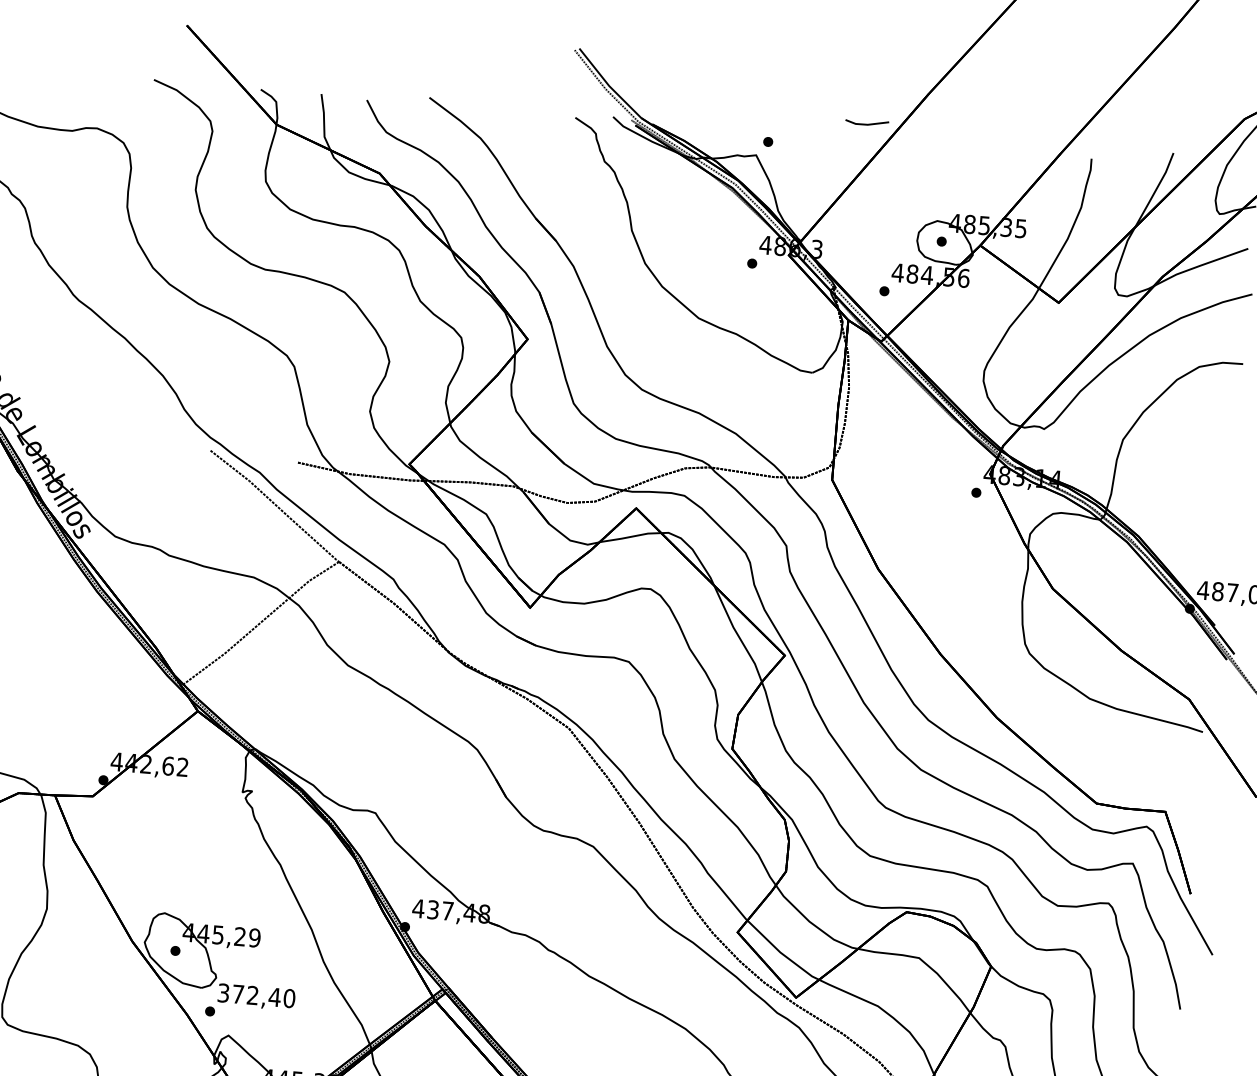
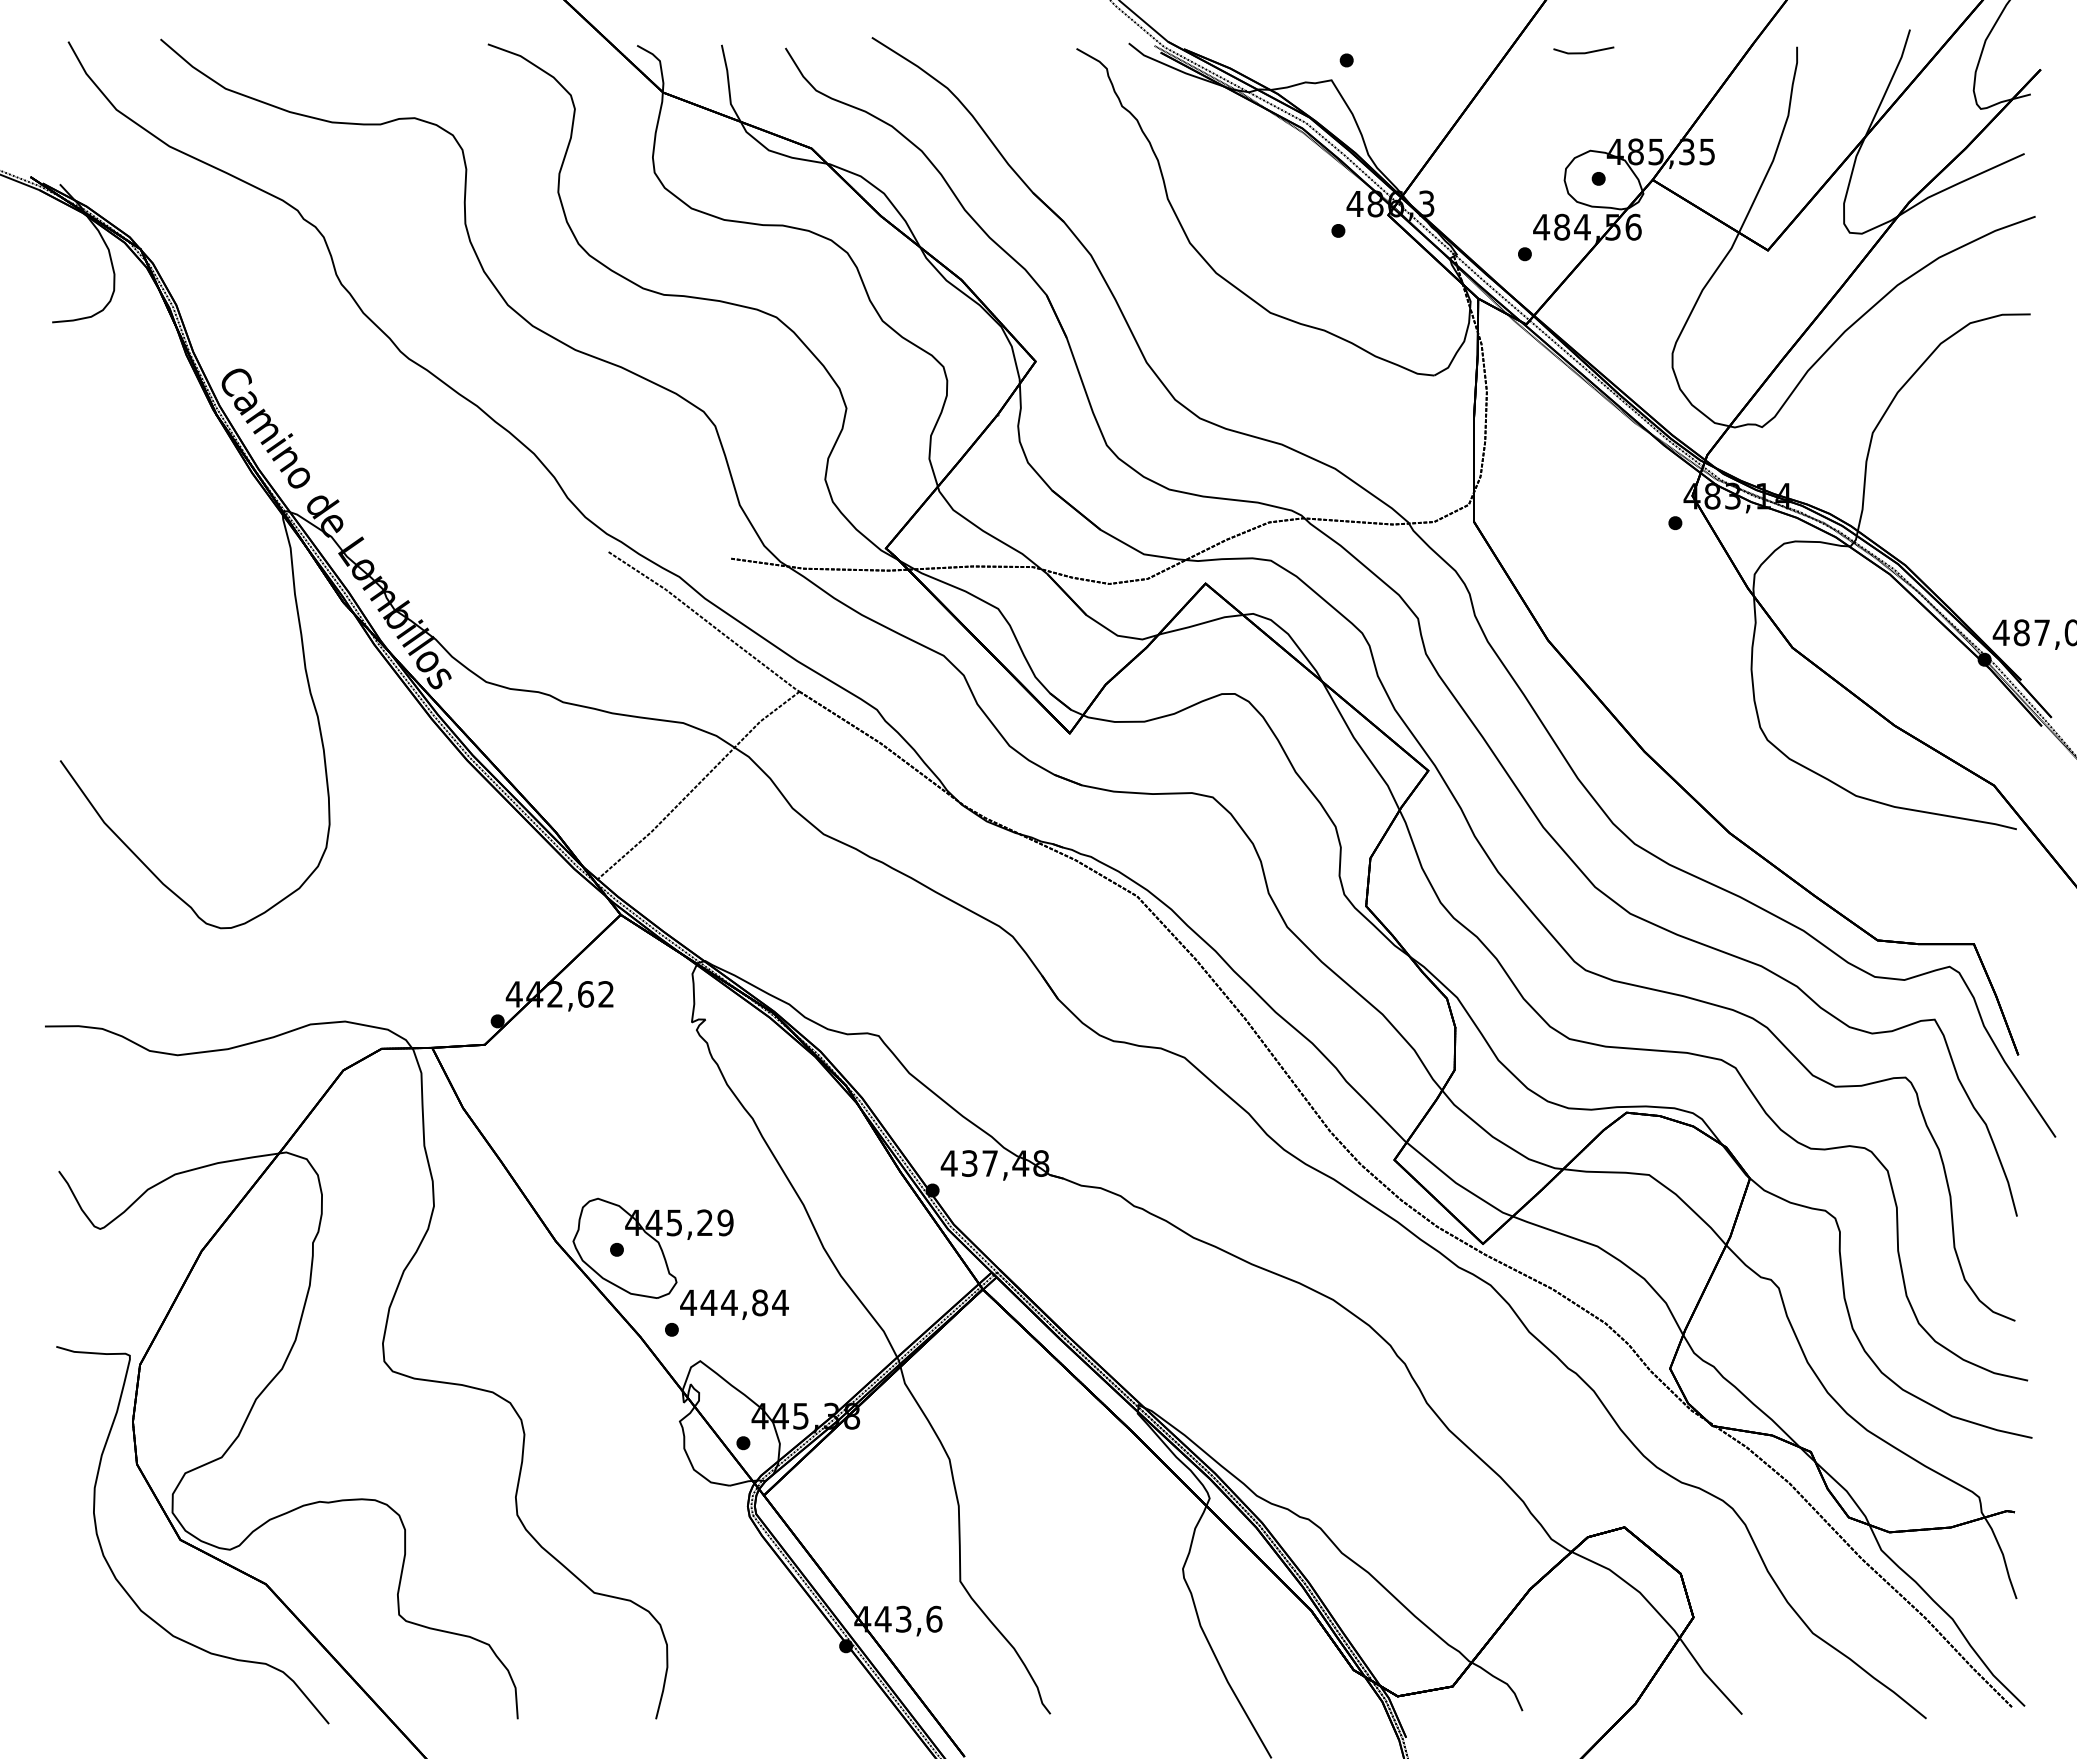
line: (866, 124) -> (1583, 52), moved
text: (256, 995) -> (734, 1302), 372,40 -> 444,84

